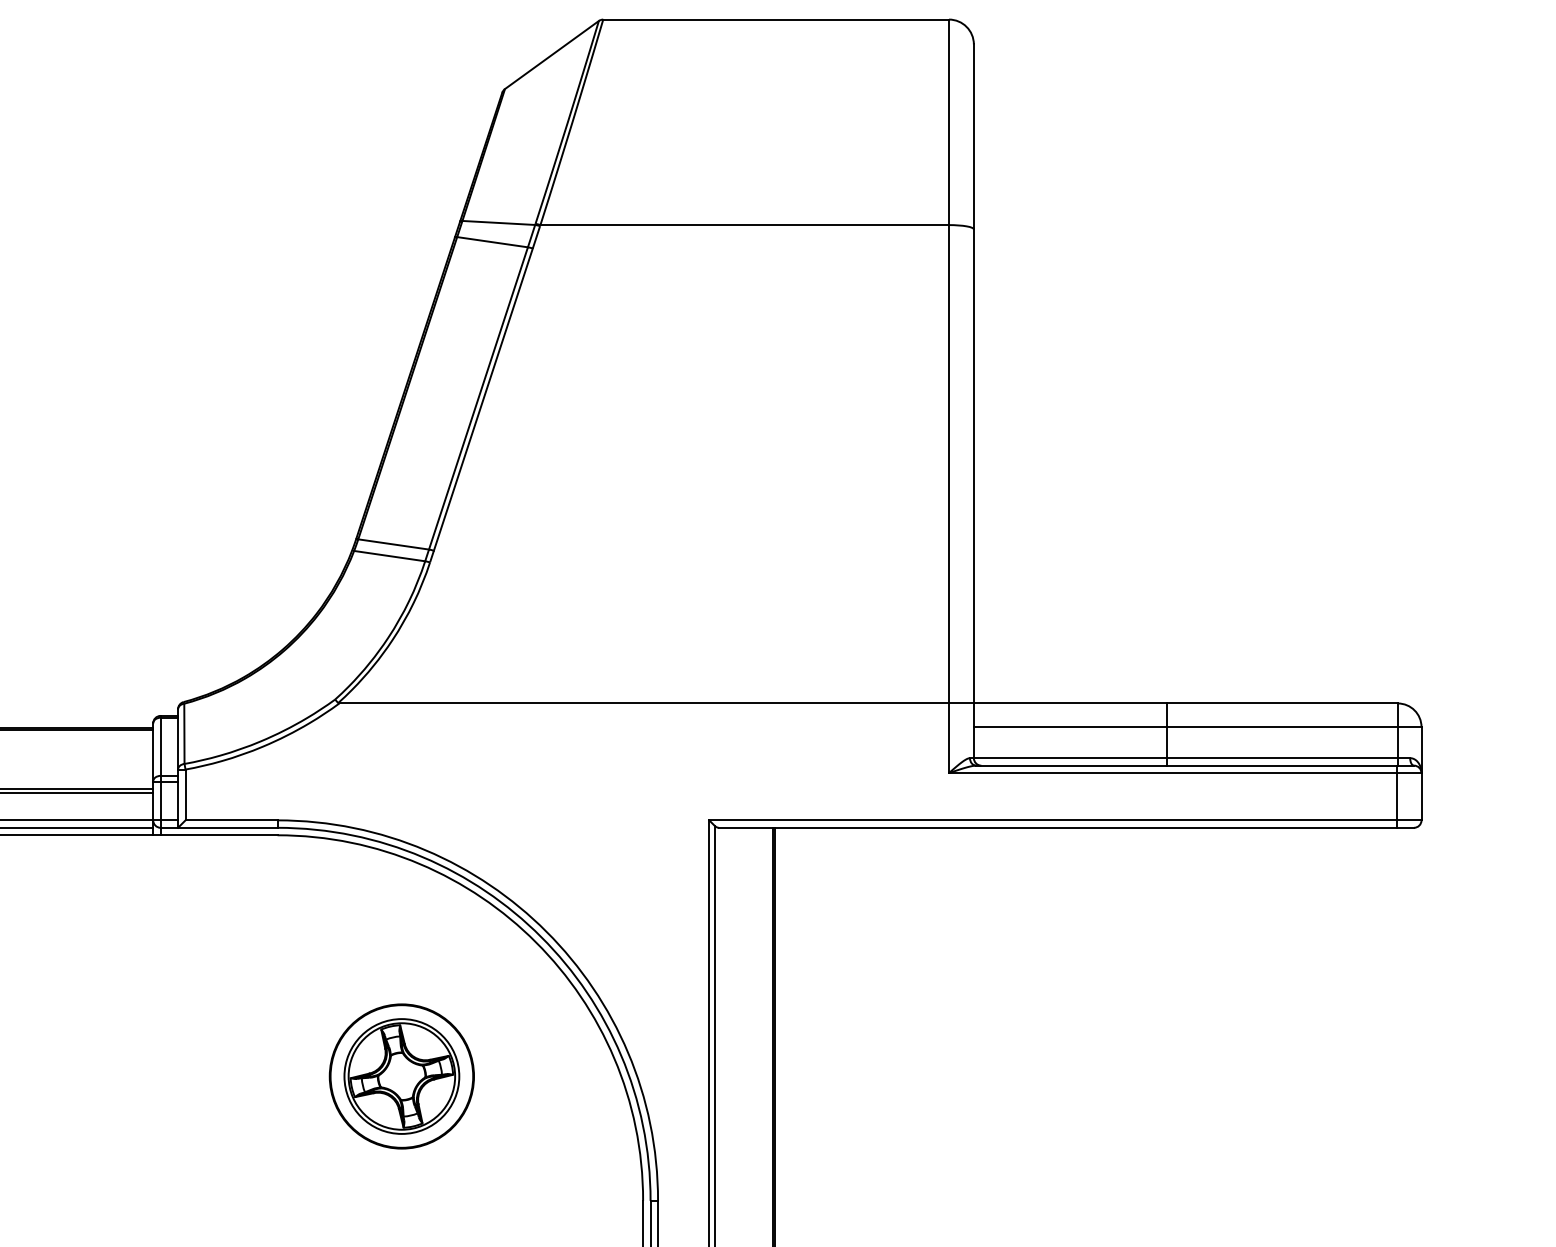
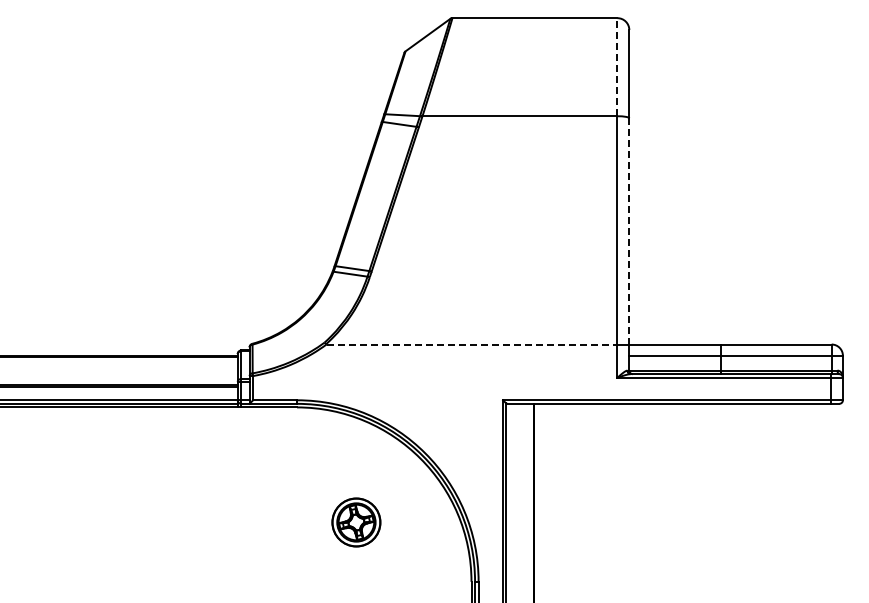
line: (949, 120) -> (617, 66), solid -> dashed
line: (974, 464) -> (629, 230), solid -> dashed
line: (645, 703) -> (472, 344), solid -> dashed
part: (402, 1076) -> (356, 522), size x0.7

